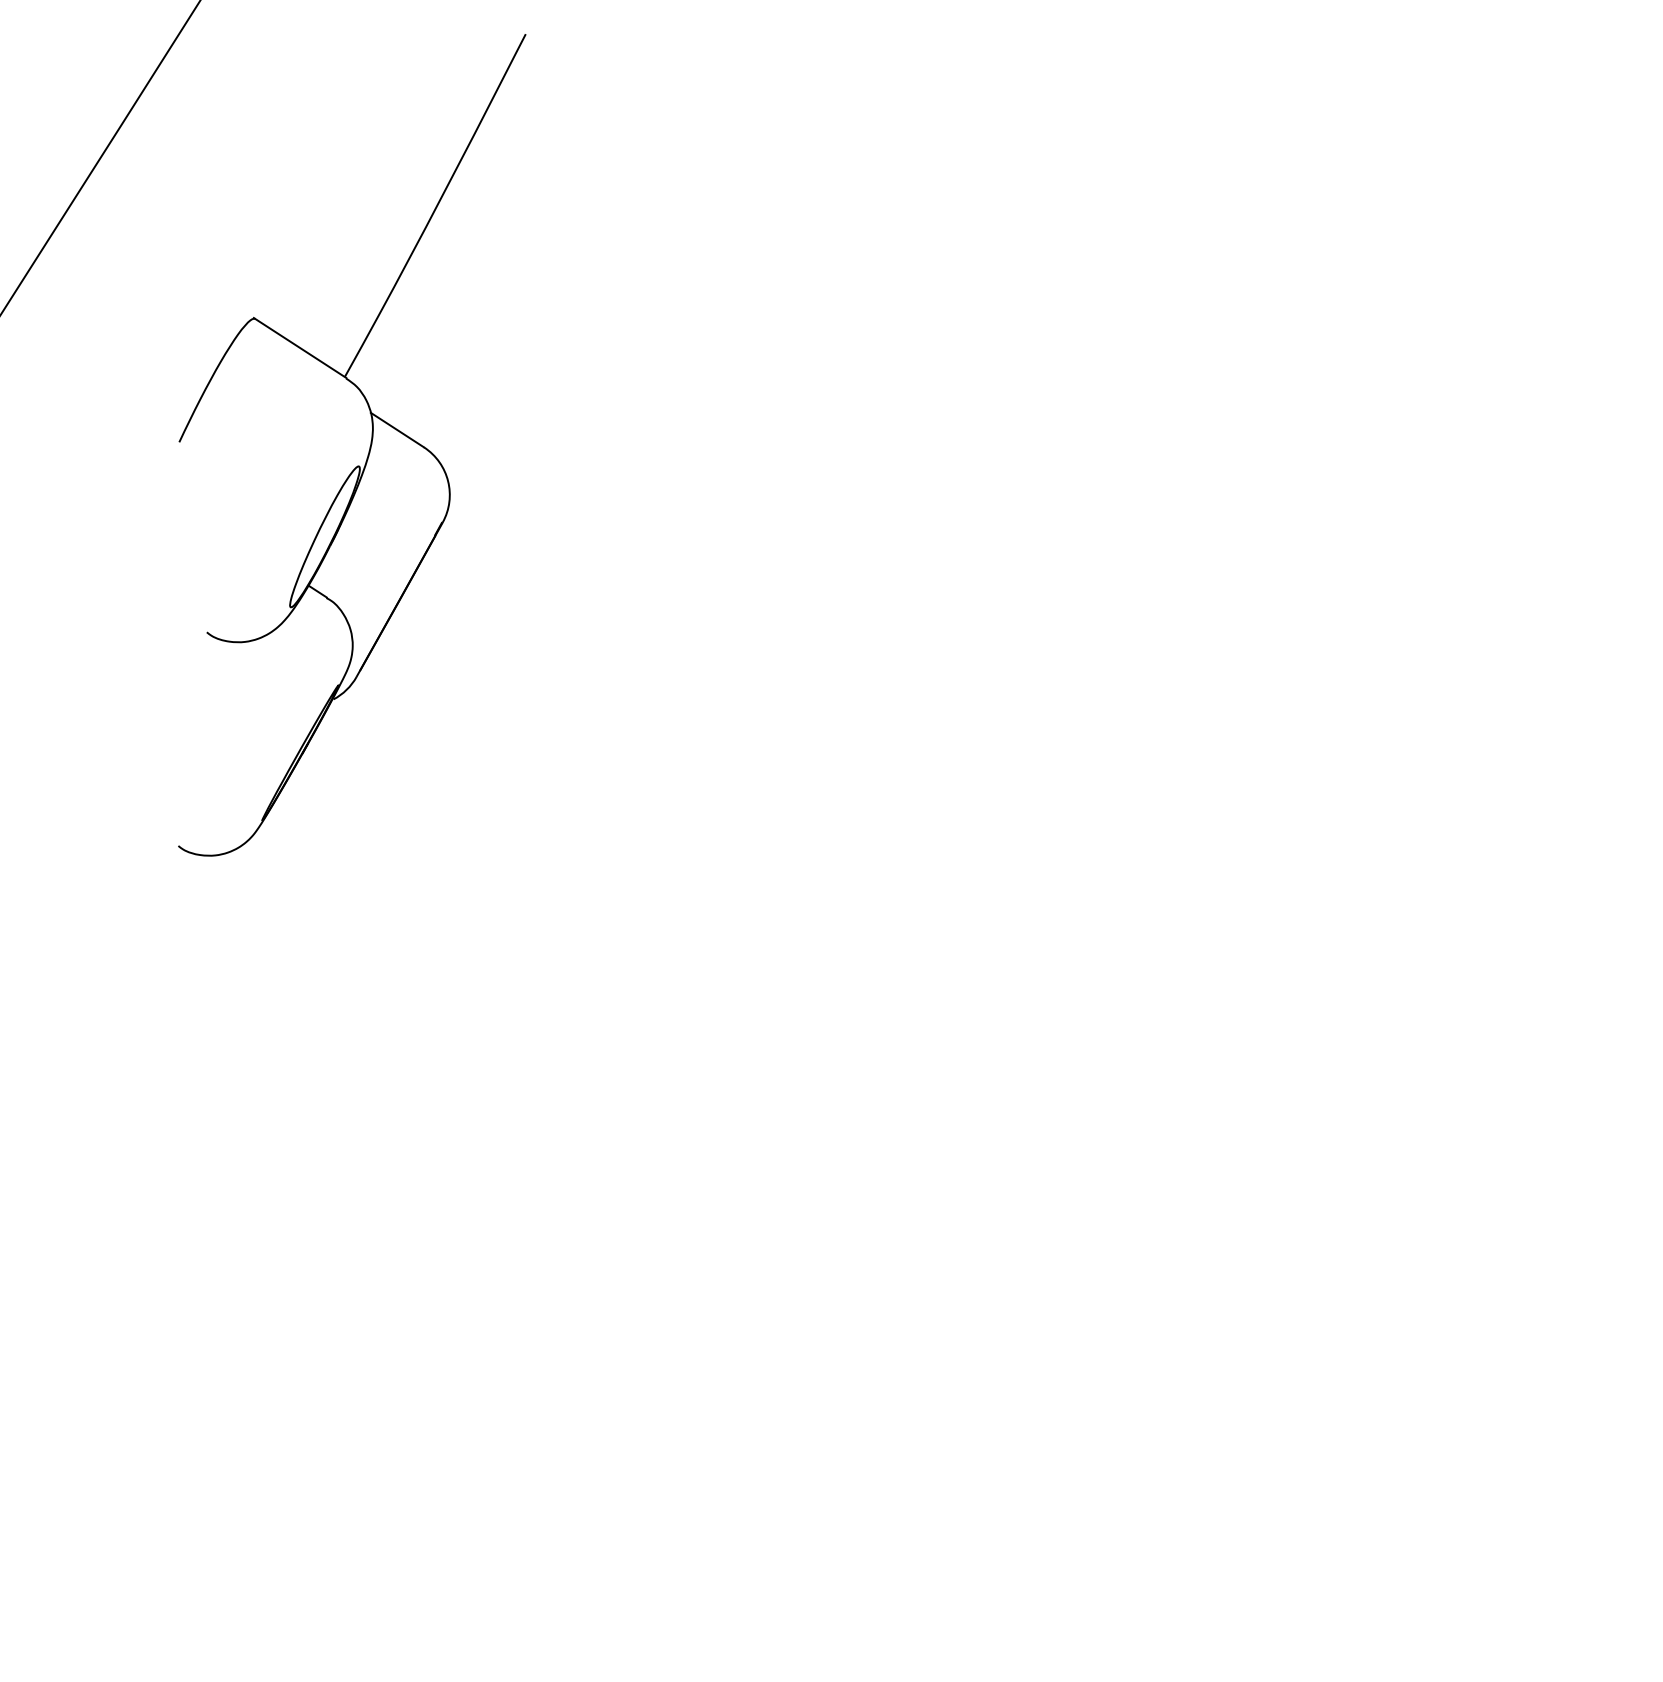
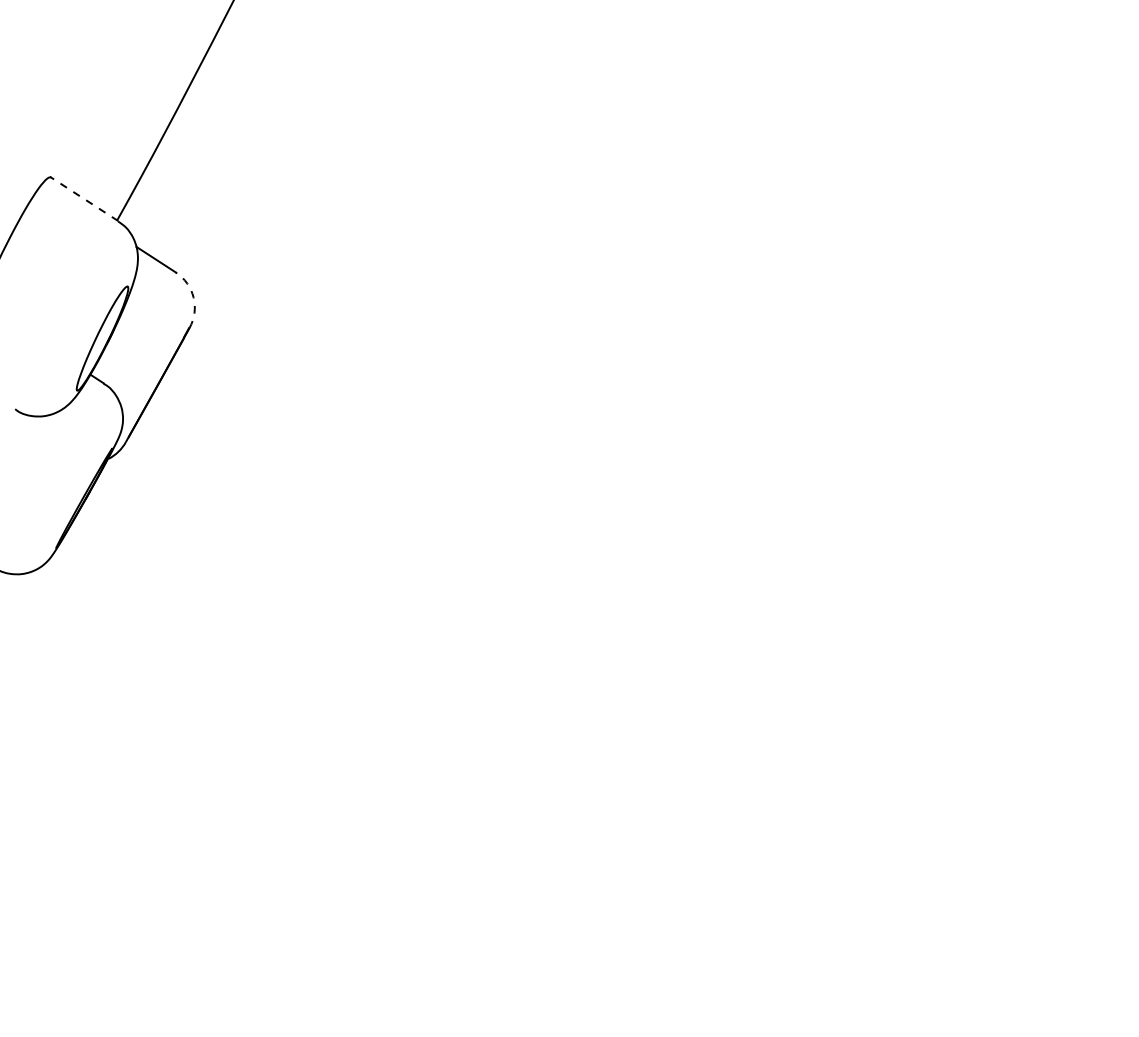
line: (299, 347) -> (83, 198), solid -> dashed
arc: (448, 481) -> (193, 297), solid -> dashed

